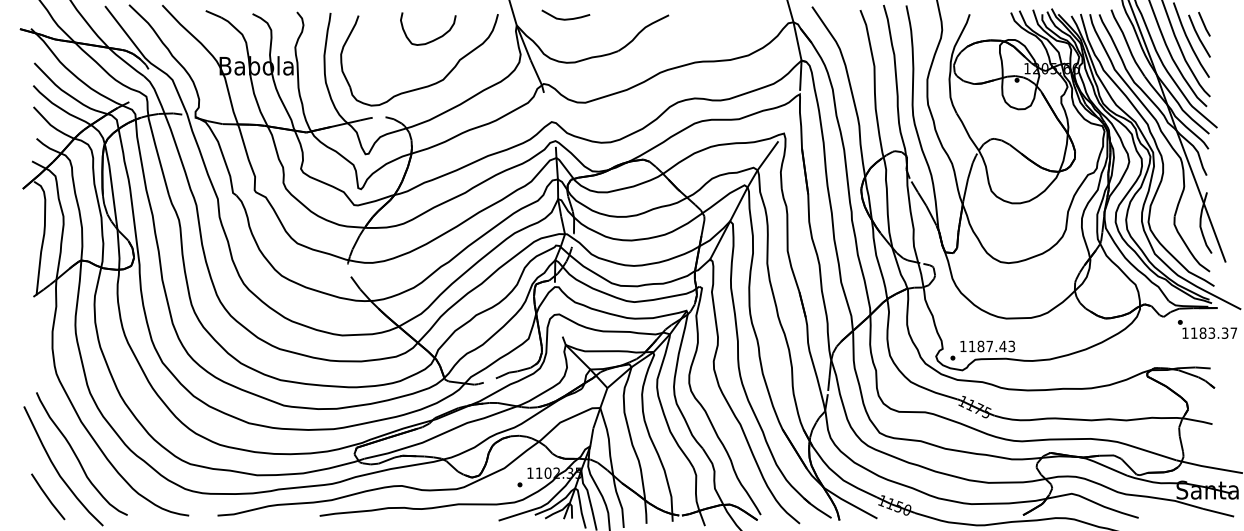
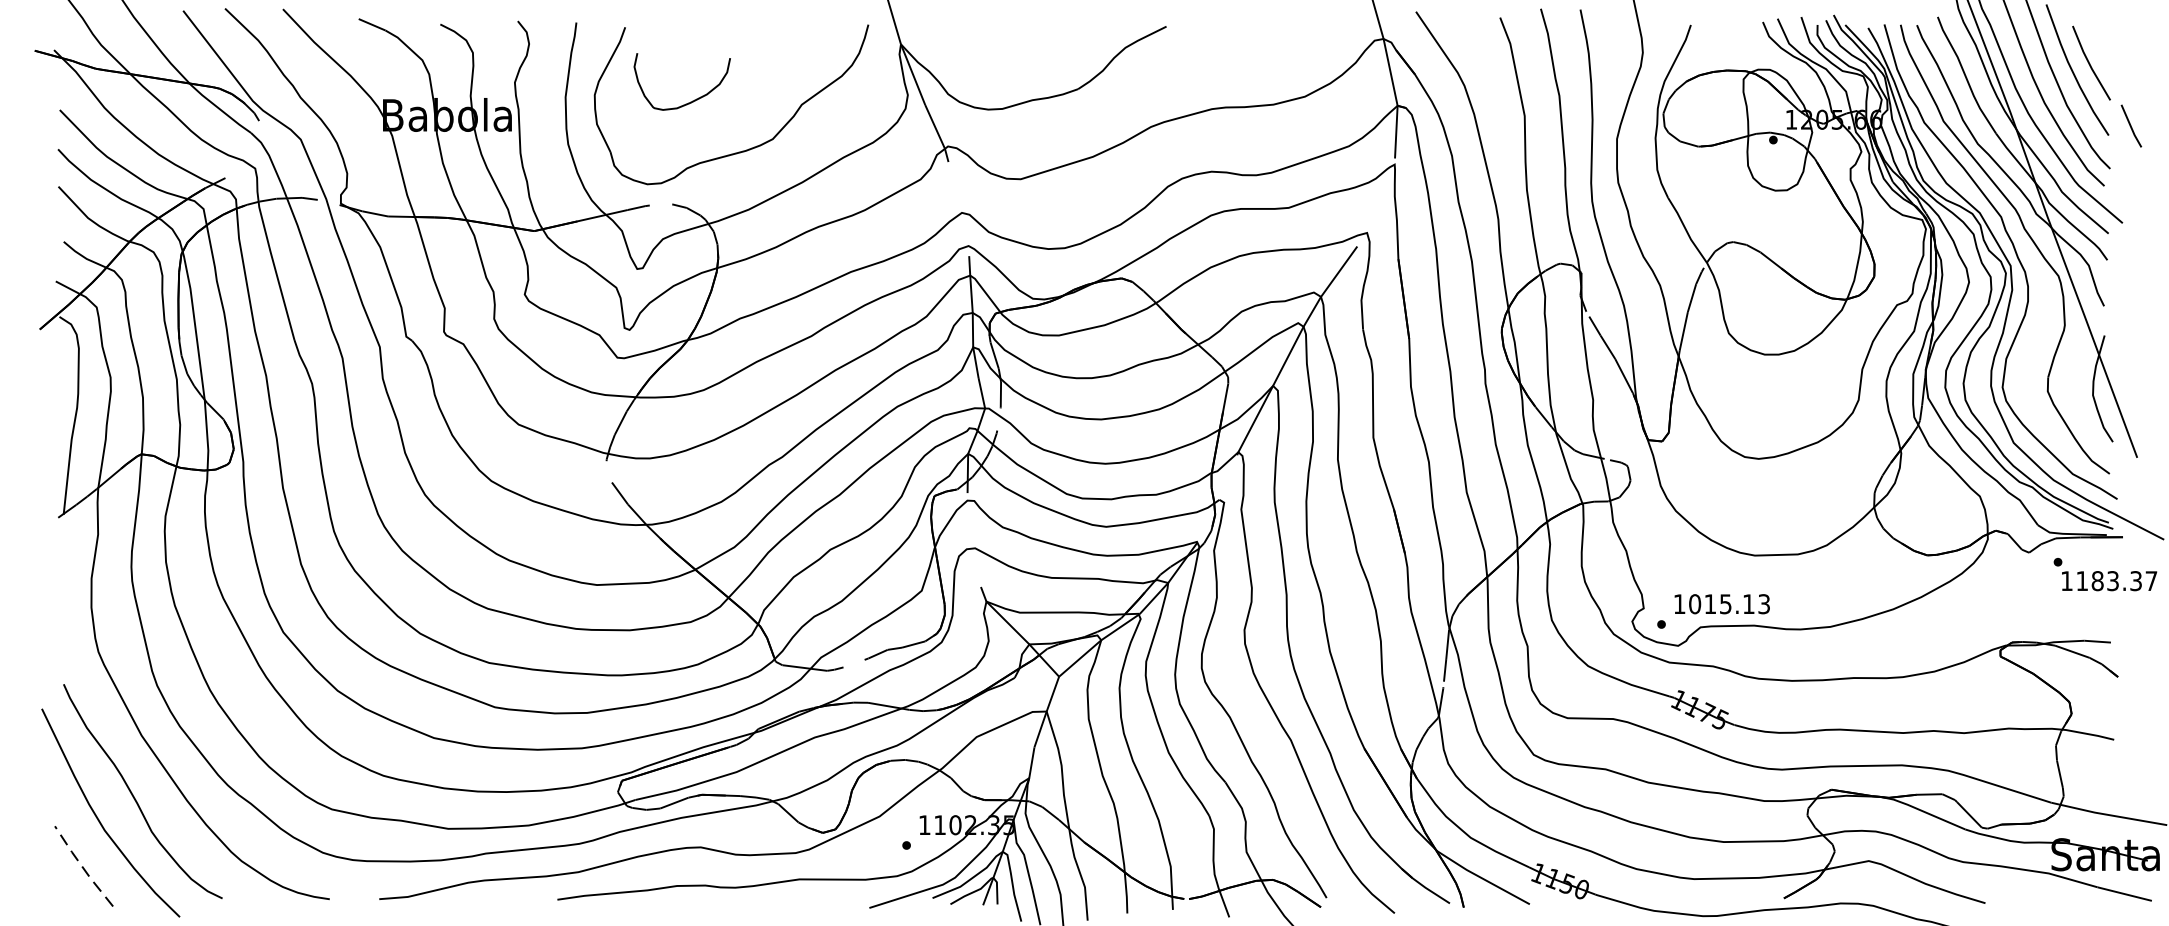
curve: (565, 18) -> (985, 32), removed
line: (1204, 24) -> (2131, 126), moved
curve: (433, 39) -> (691, 100), moved
text: (987, 346) -> (1721, 604), 1187.43 -> 1015.13
line: (47, 497) -> (82, 867), solid -> dashed

